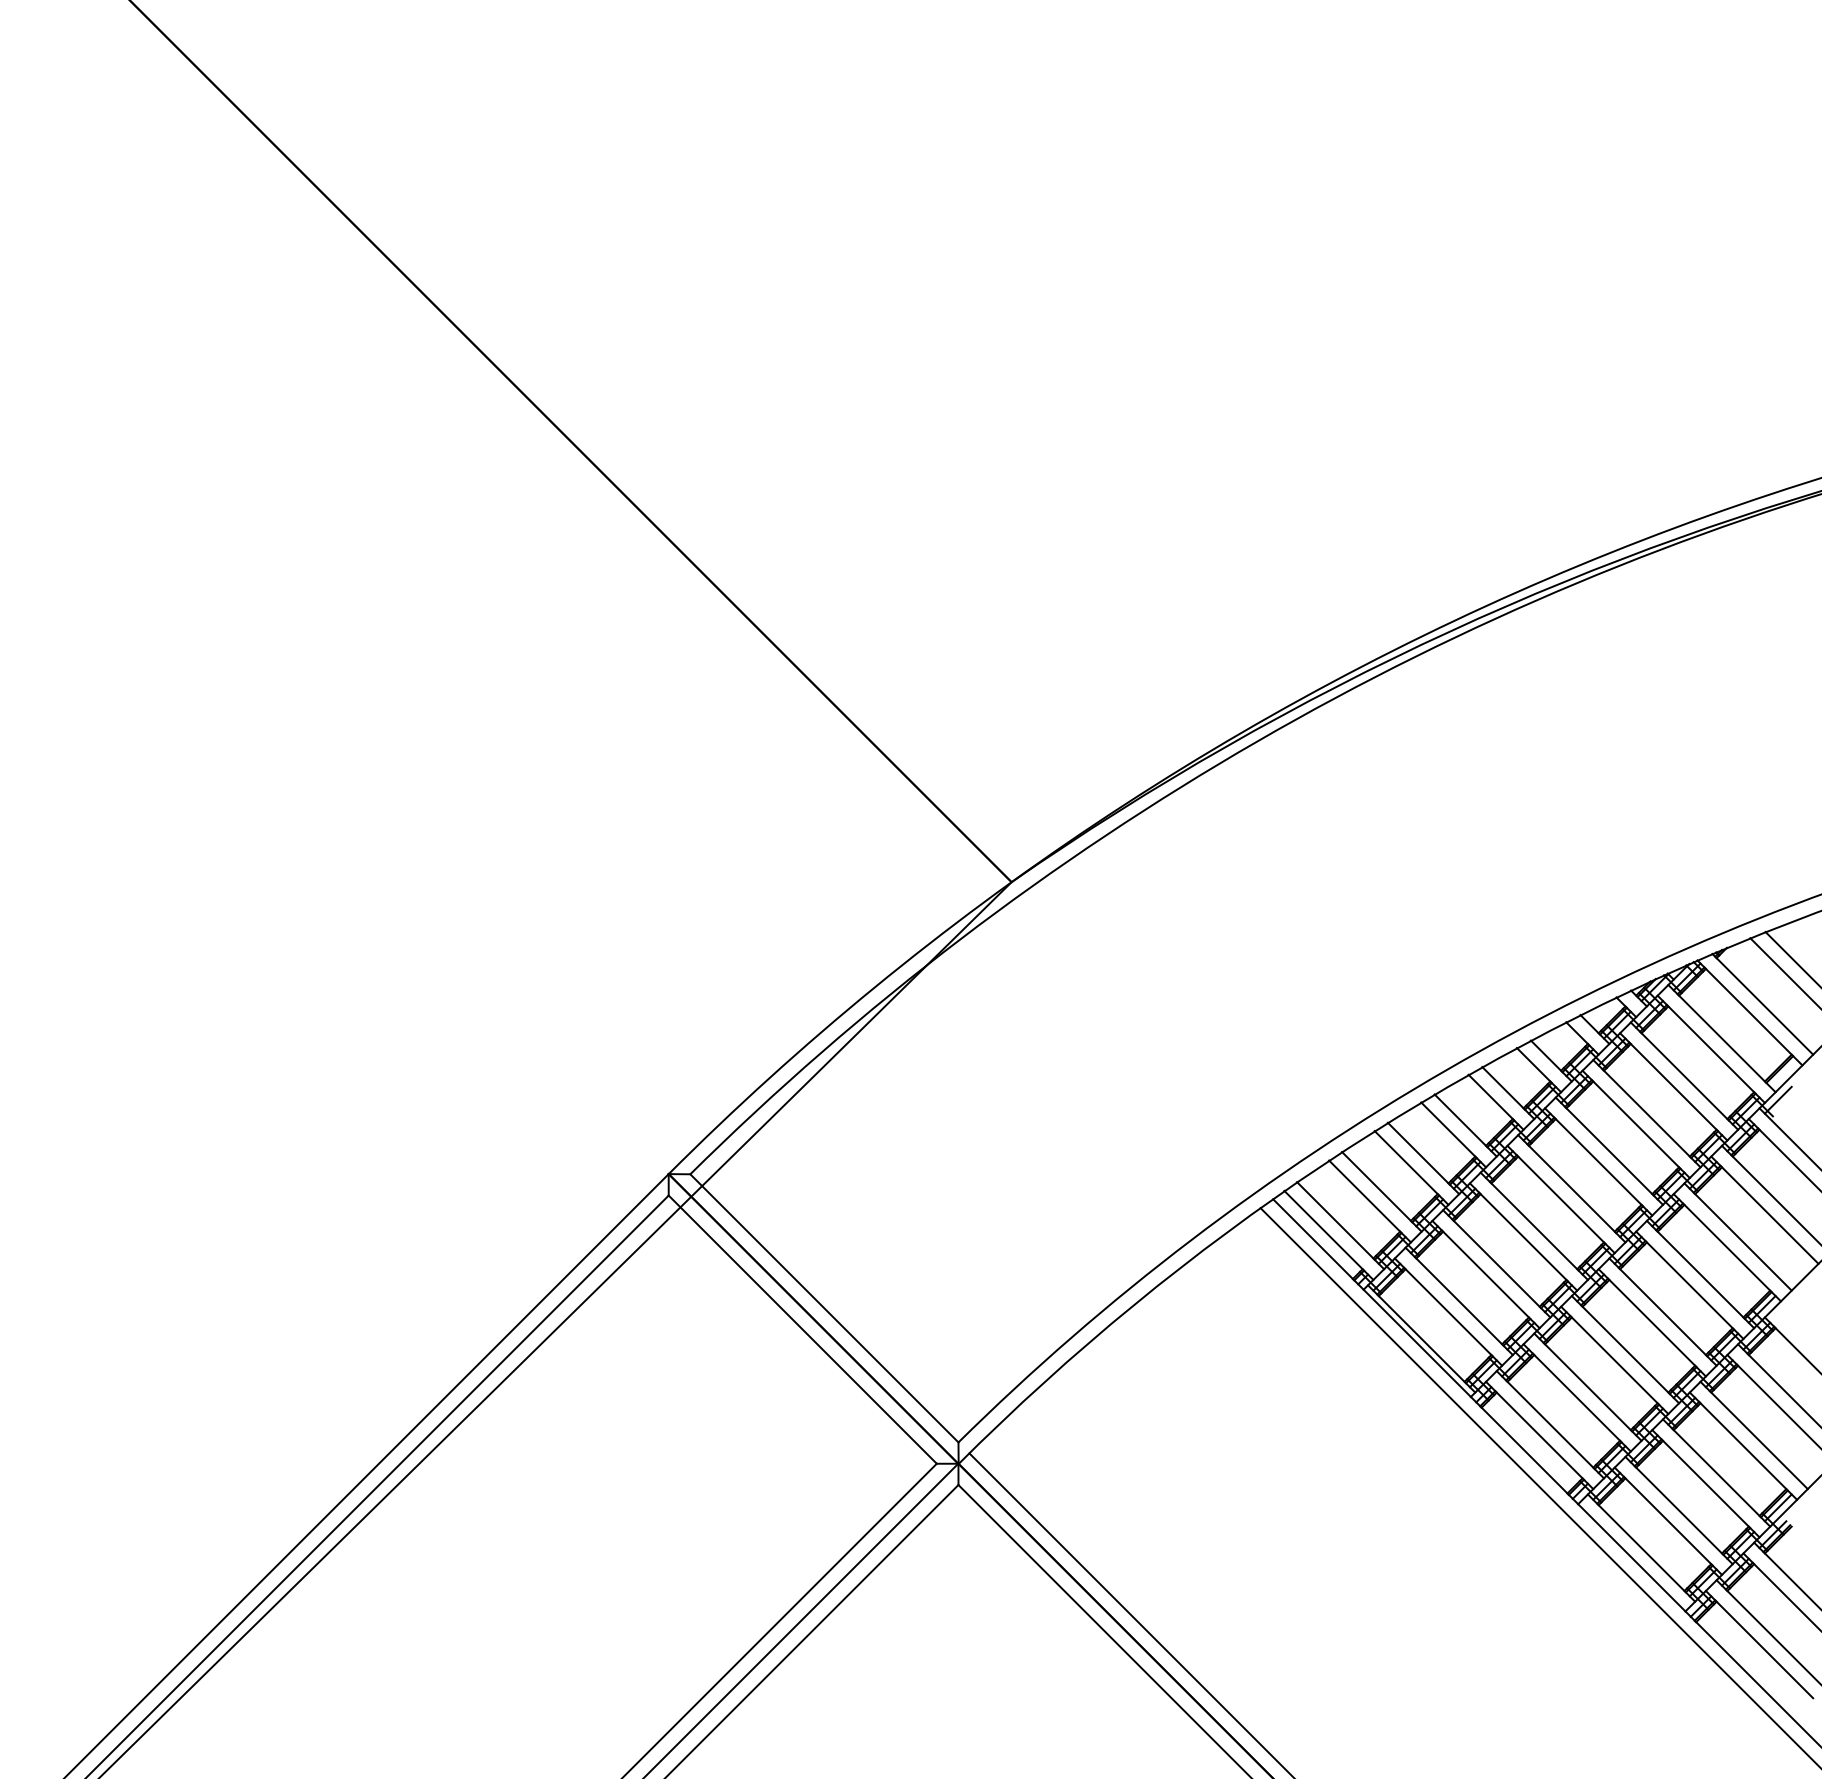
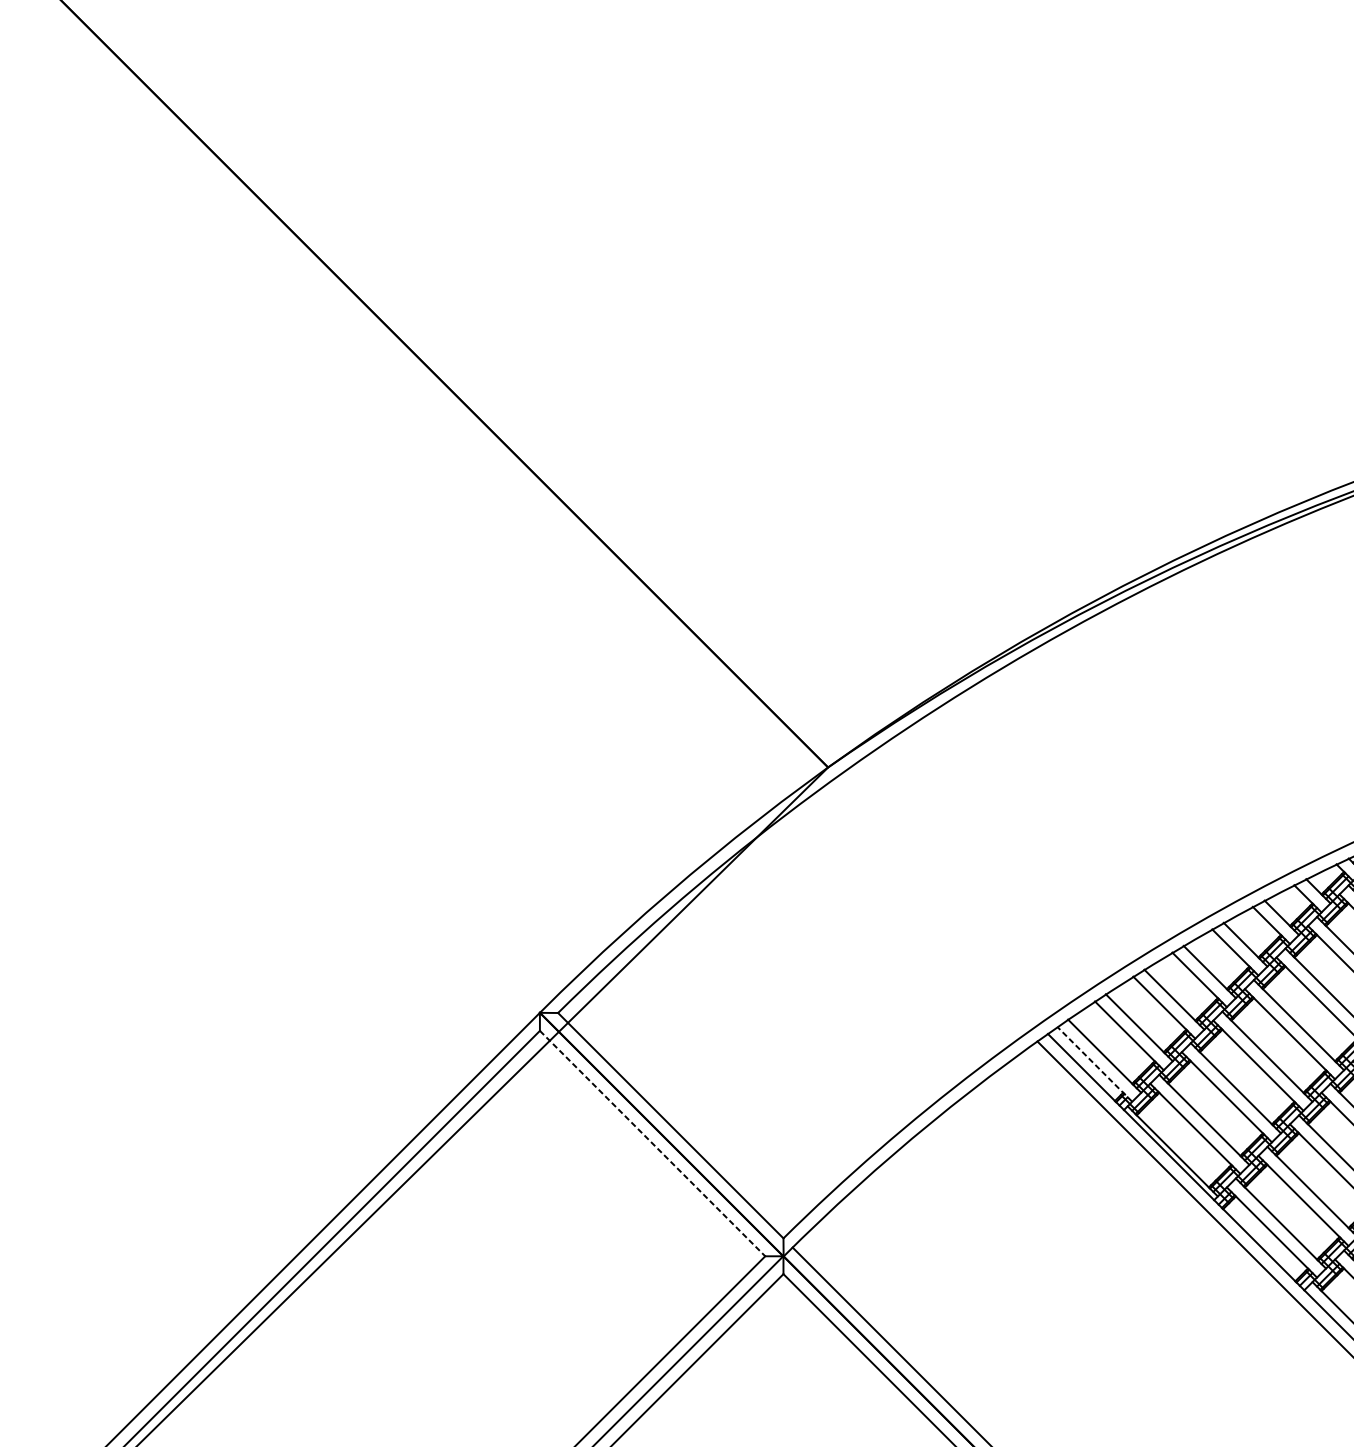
line: (1328, 1235) -> (1094, 1064), solid -> dashed
line: (802, 1329) -> (652, 1143), solid -> dashed

